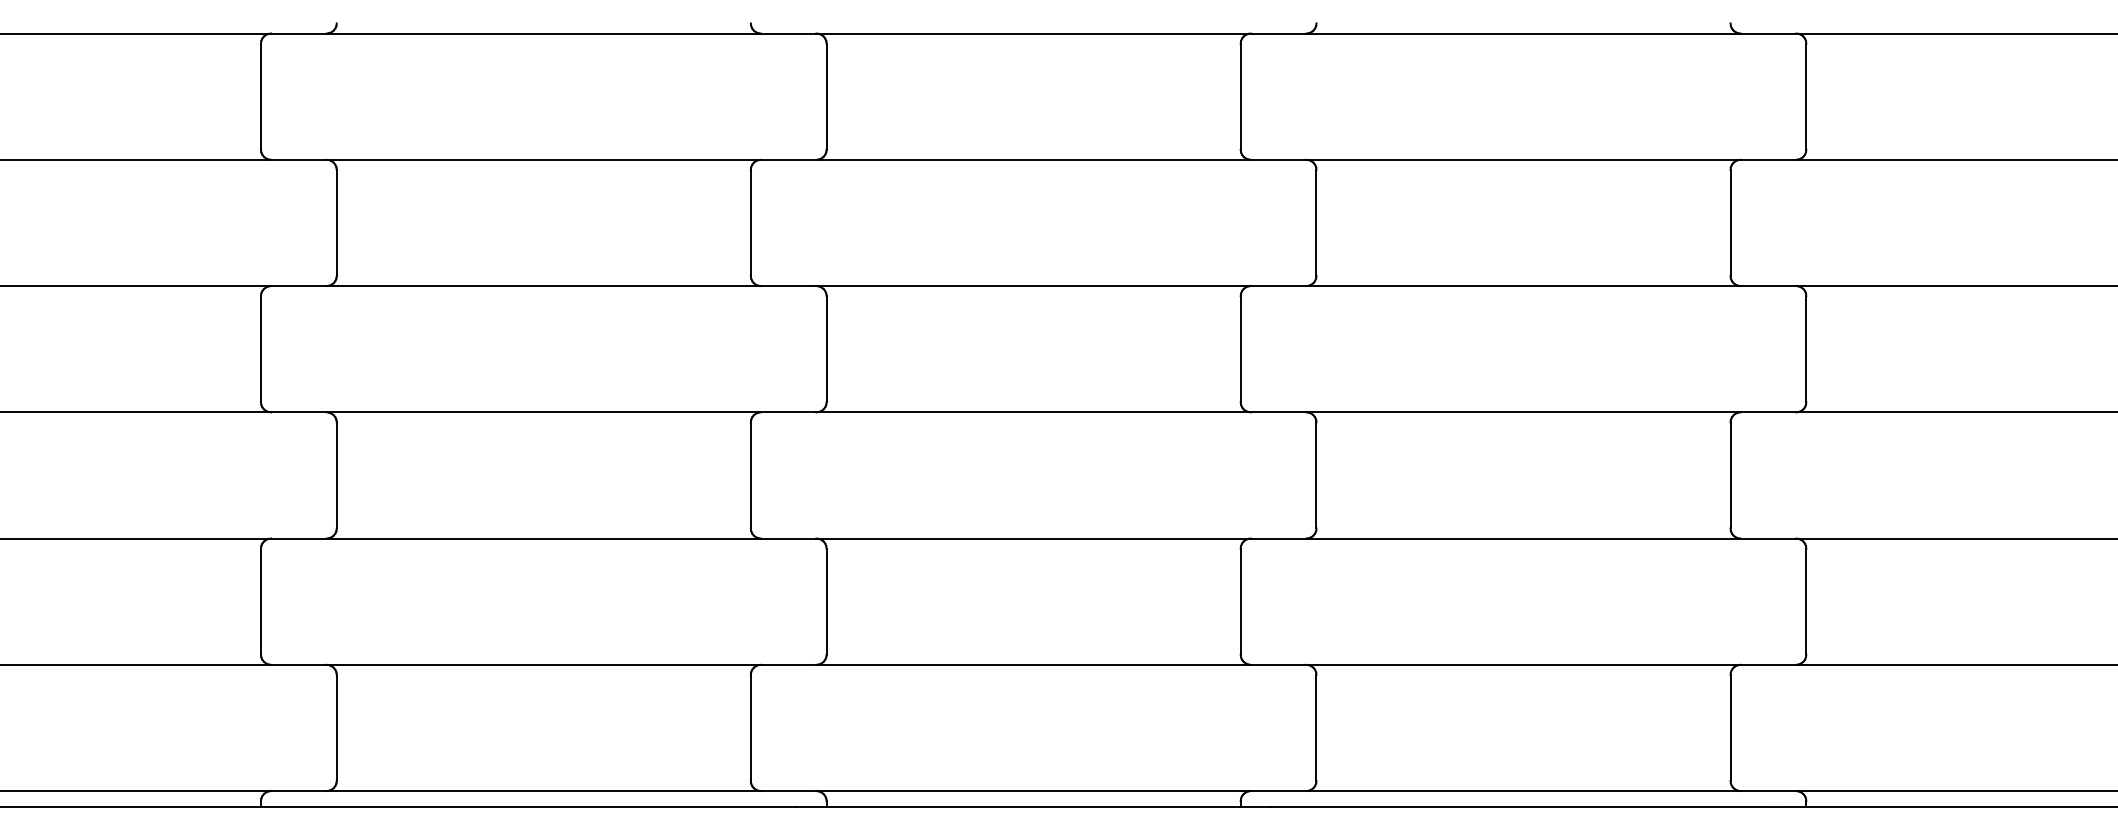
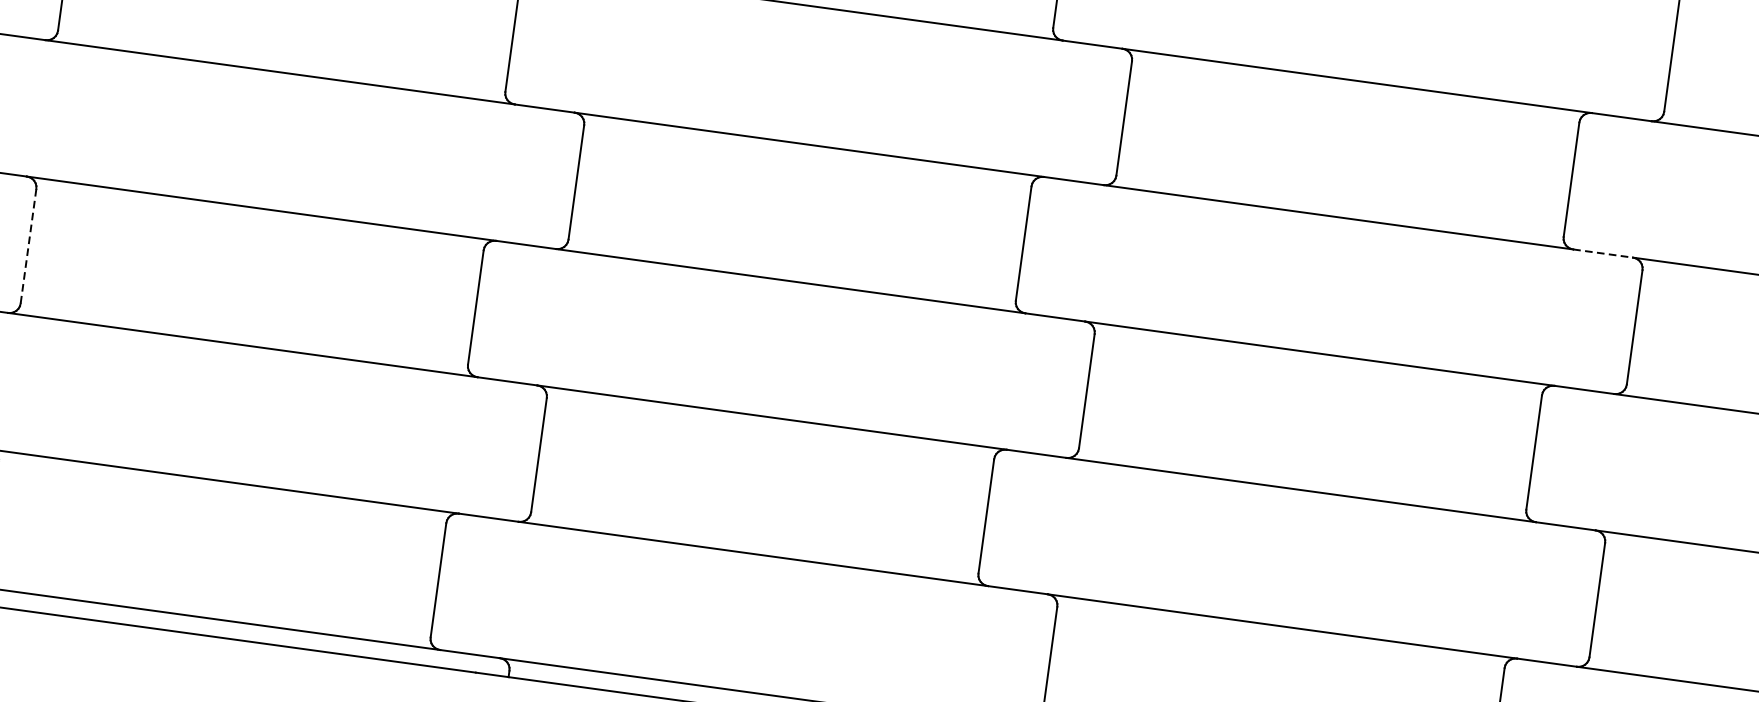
line: (1768, 286) -> (1603, 254), solid -> dashed
line: (336, 475) -> (28, 246), solid -> dashed

